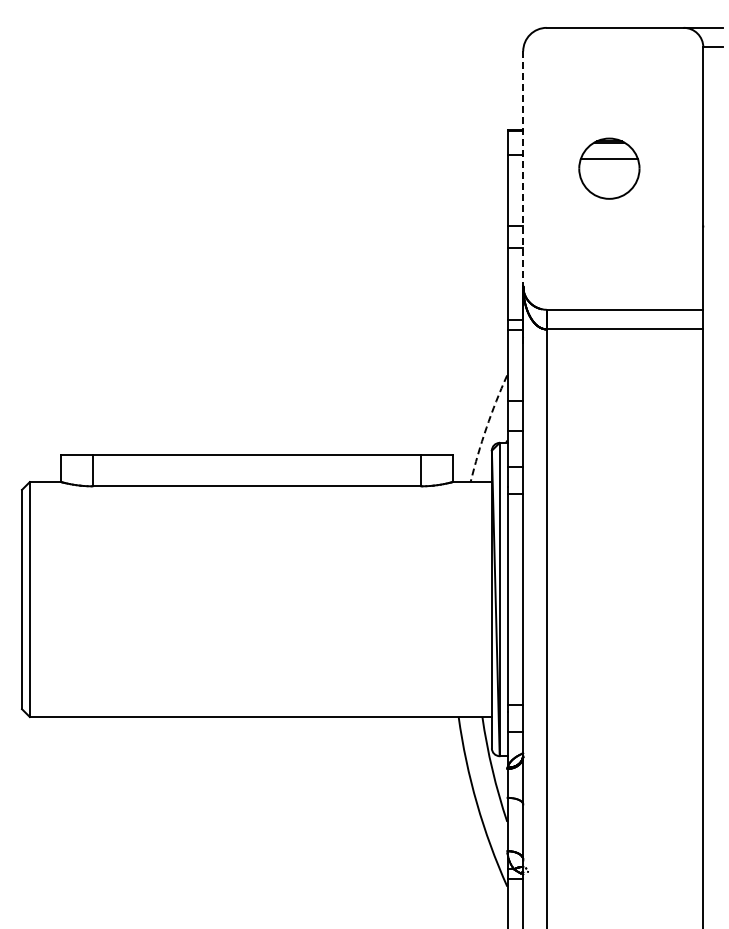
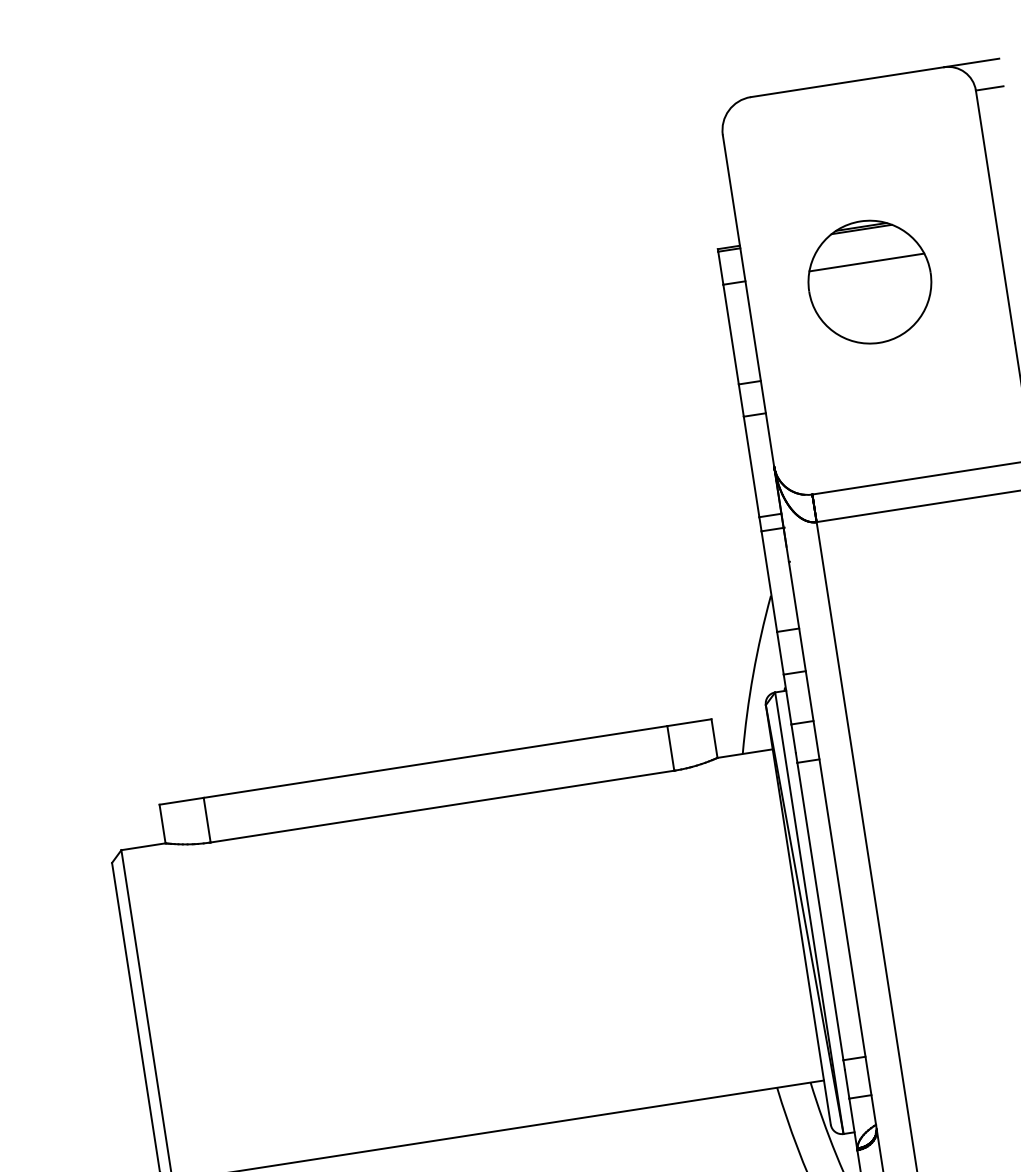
part: (609, 168) -> (870, 281), size x1.43
line: (523, 169) -> (749, 301), dashed -> solid
arc: (486, 427) -> (753, 673), dashed -> solid

